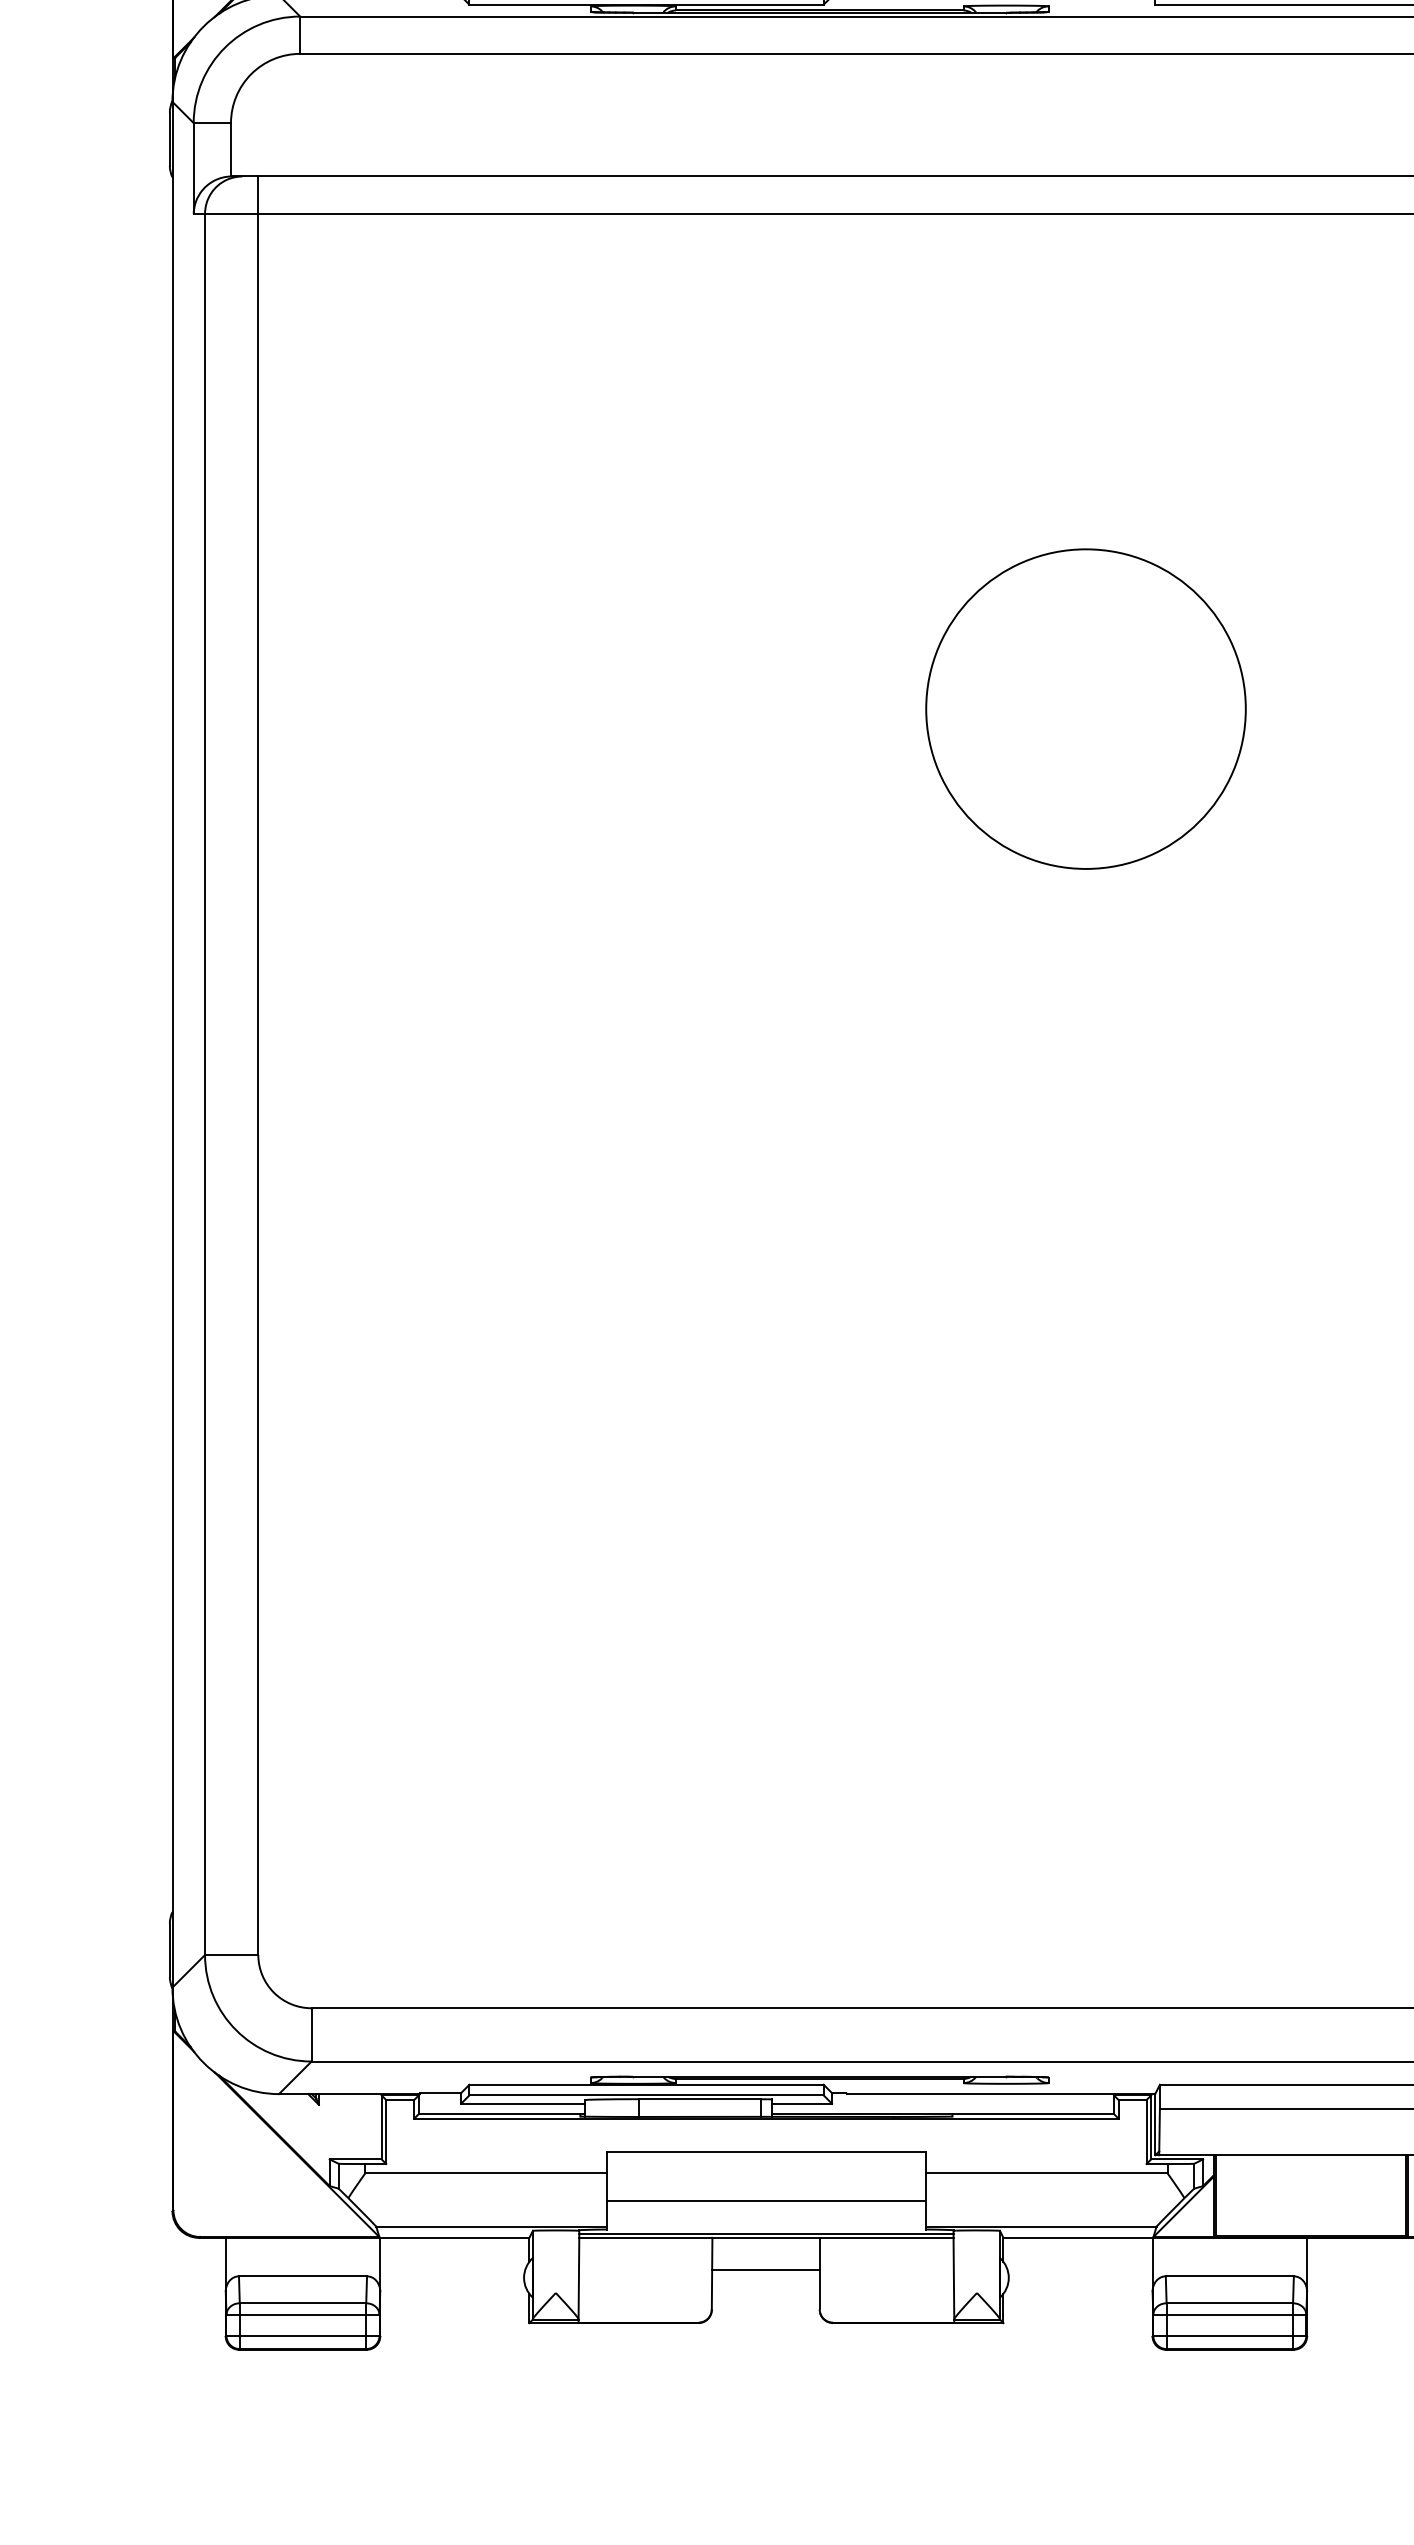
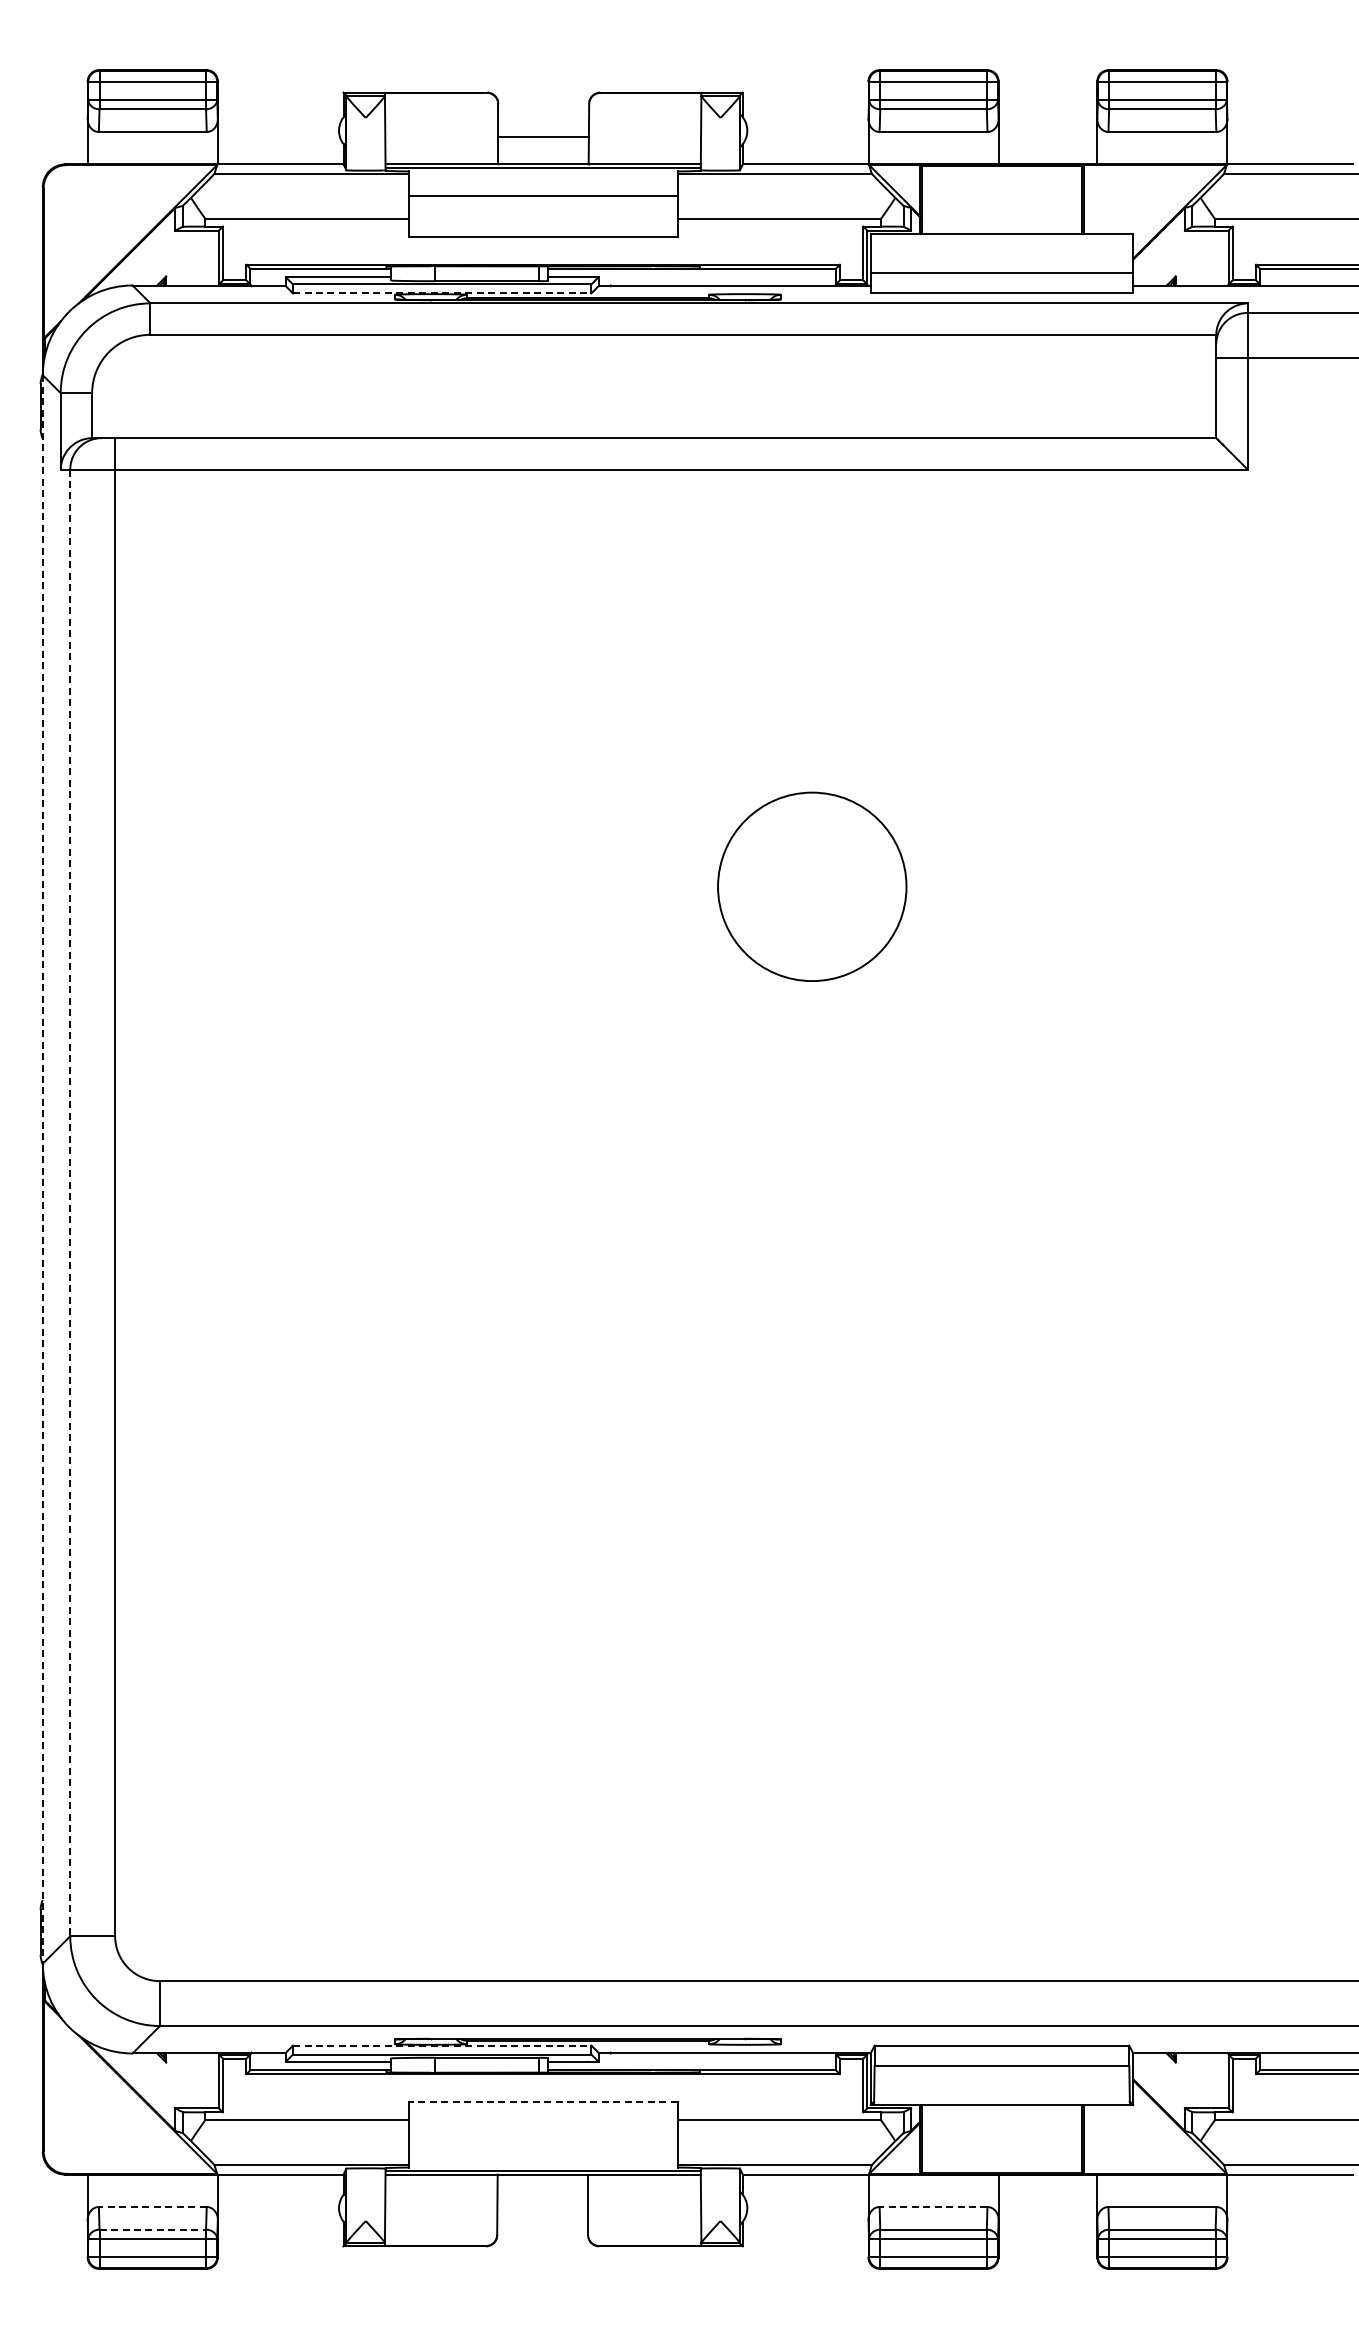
line: (646, 4) -> (442, 293), solid -> dashed
circle: (1084, 708) -> (811, 886), size x0.7
line: (172, 1044) -> (42, 1169), solid -> dashed
line: (205, 1085) -> (70, 1203), solid -> dashed
line: (646, 2084) -> (442, 2045), solid -> dashed
line: (766, 2152) -> (543, 2102), solid -> dashed
line: (765, 2200) -> (542, 2143), removed
line: (765, 2269) -> (542, 2201), removed
line: (302, 2276) -> (152, 2207), solid -> dashed
line: (1229, 2276) -> (933, 2207), solid -> dashed
line: (303, 2303) -> (153, 2229), solid -> dashed

